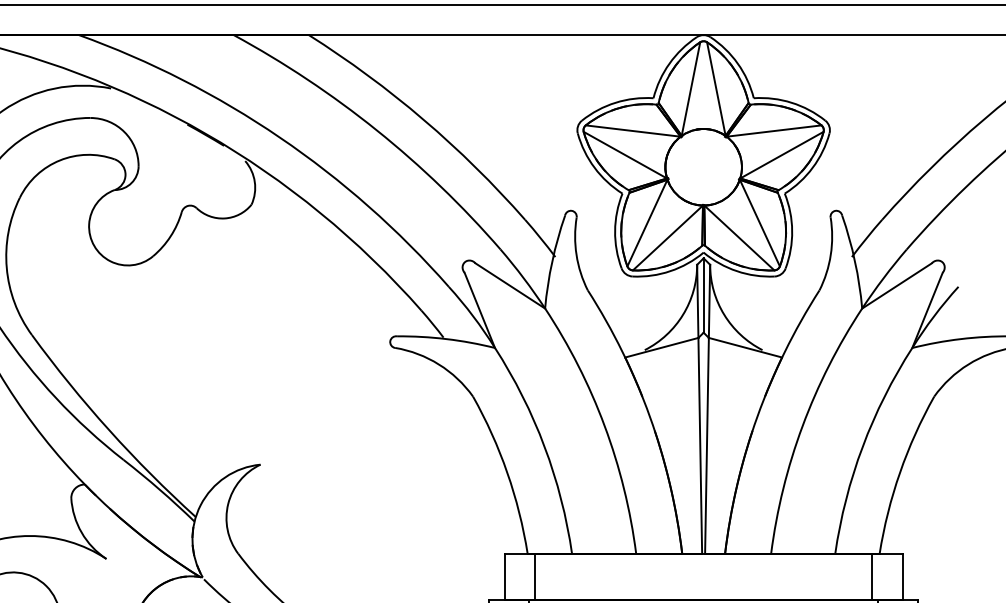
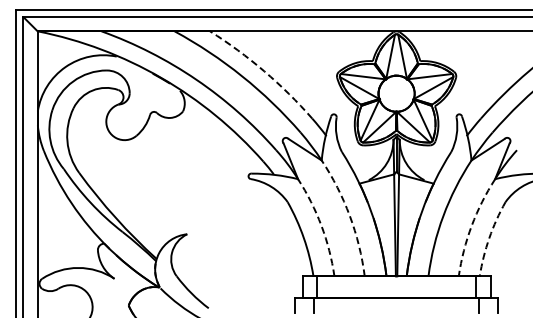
arc: (423, 120) -> (264, 71), solid -> dashed
arc: (603, 424) -> (349, 215), solid -> dashed
arc: (544, 446) -> (321, 225), solid -> dashed
arc: (862, 446) -> (471, 225), solid -> dashed
arc: (900, 473) -> (489, 238), solid -> dashed

